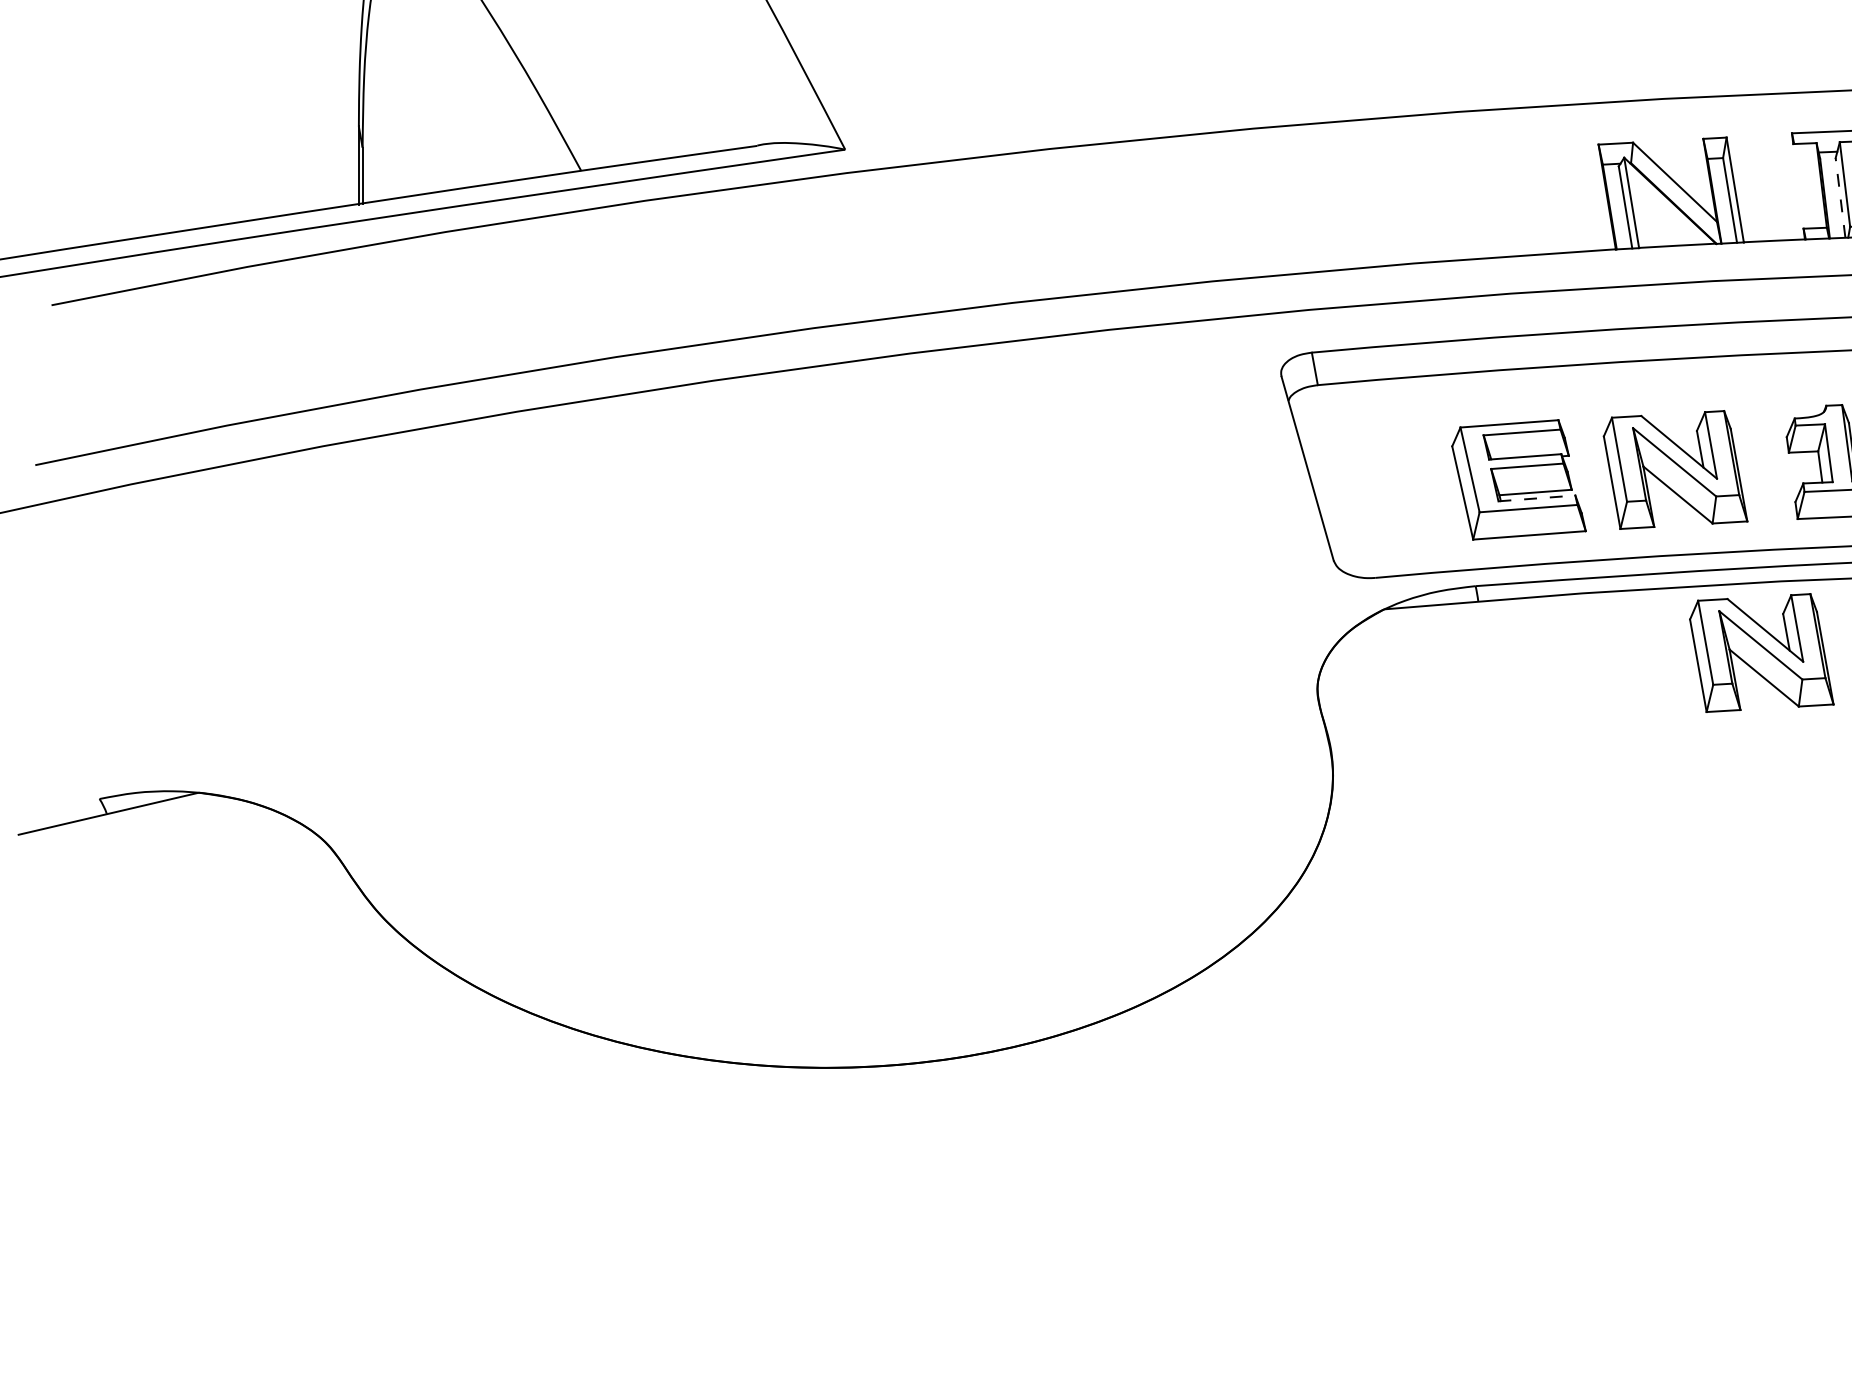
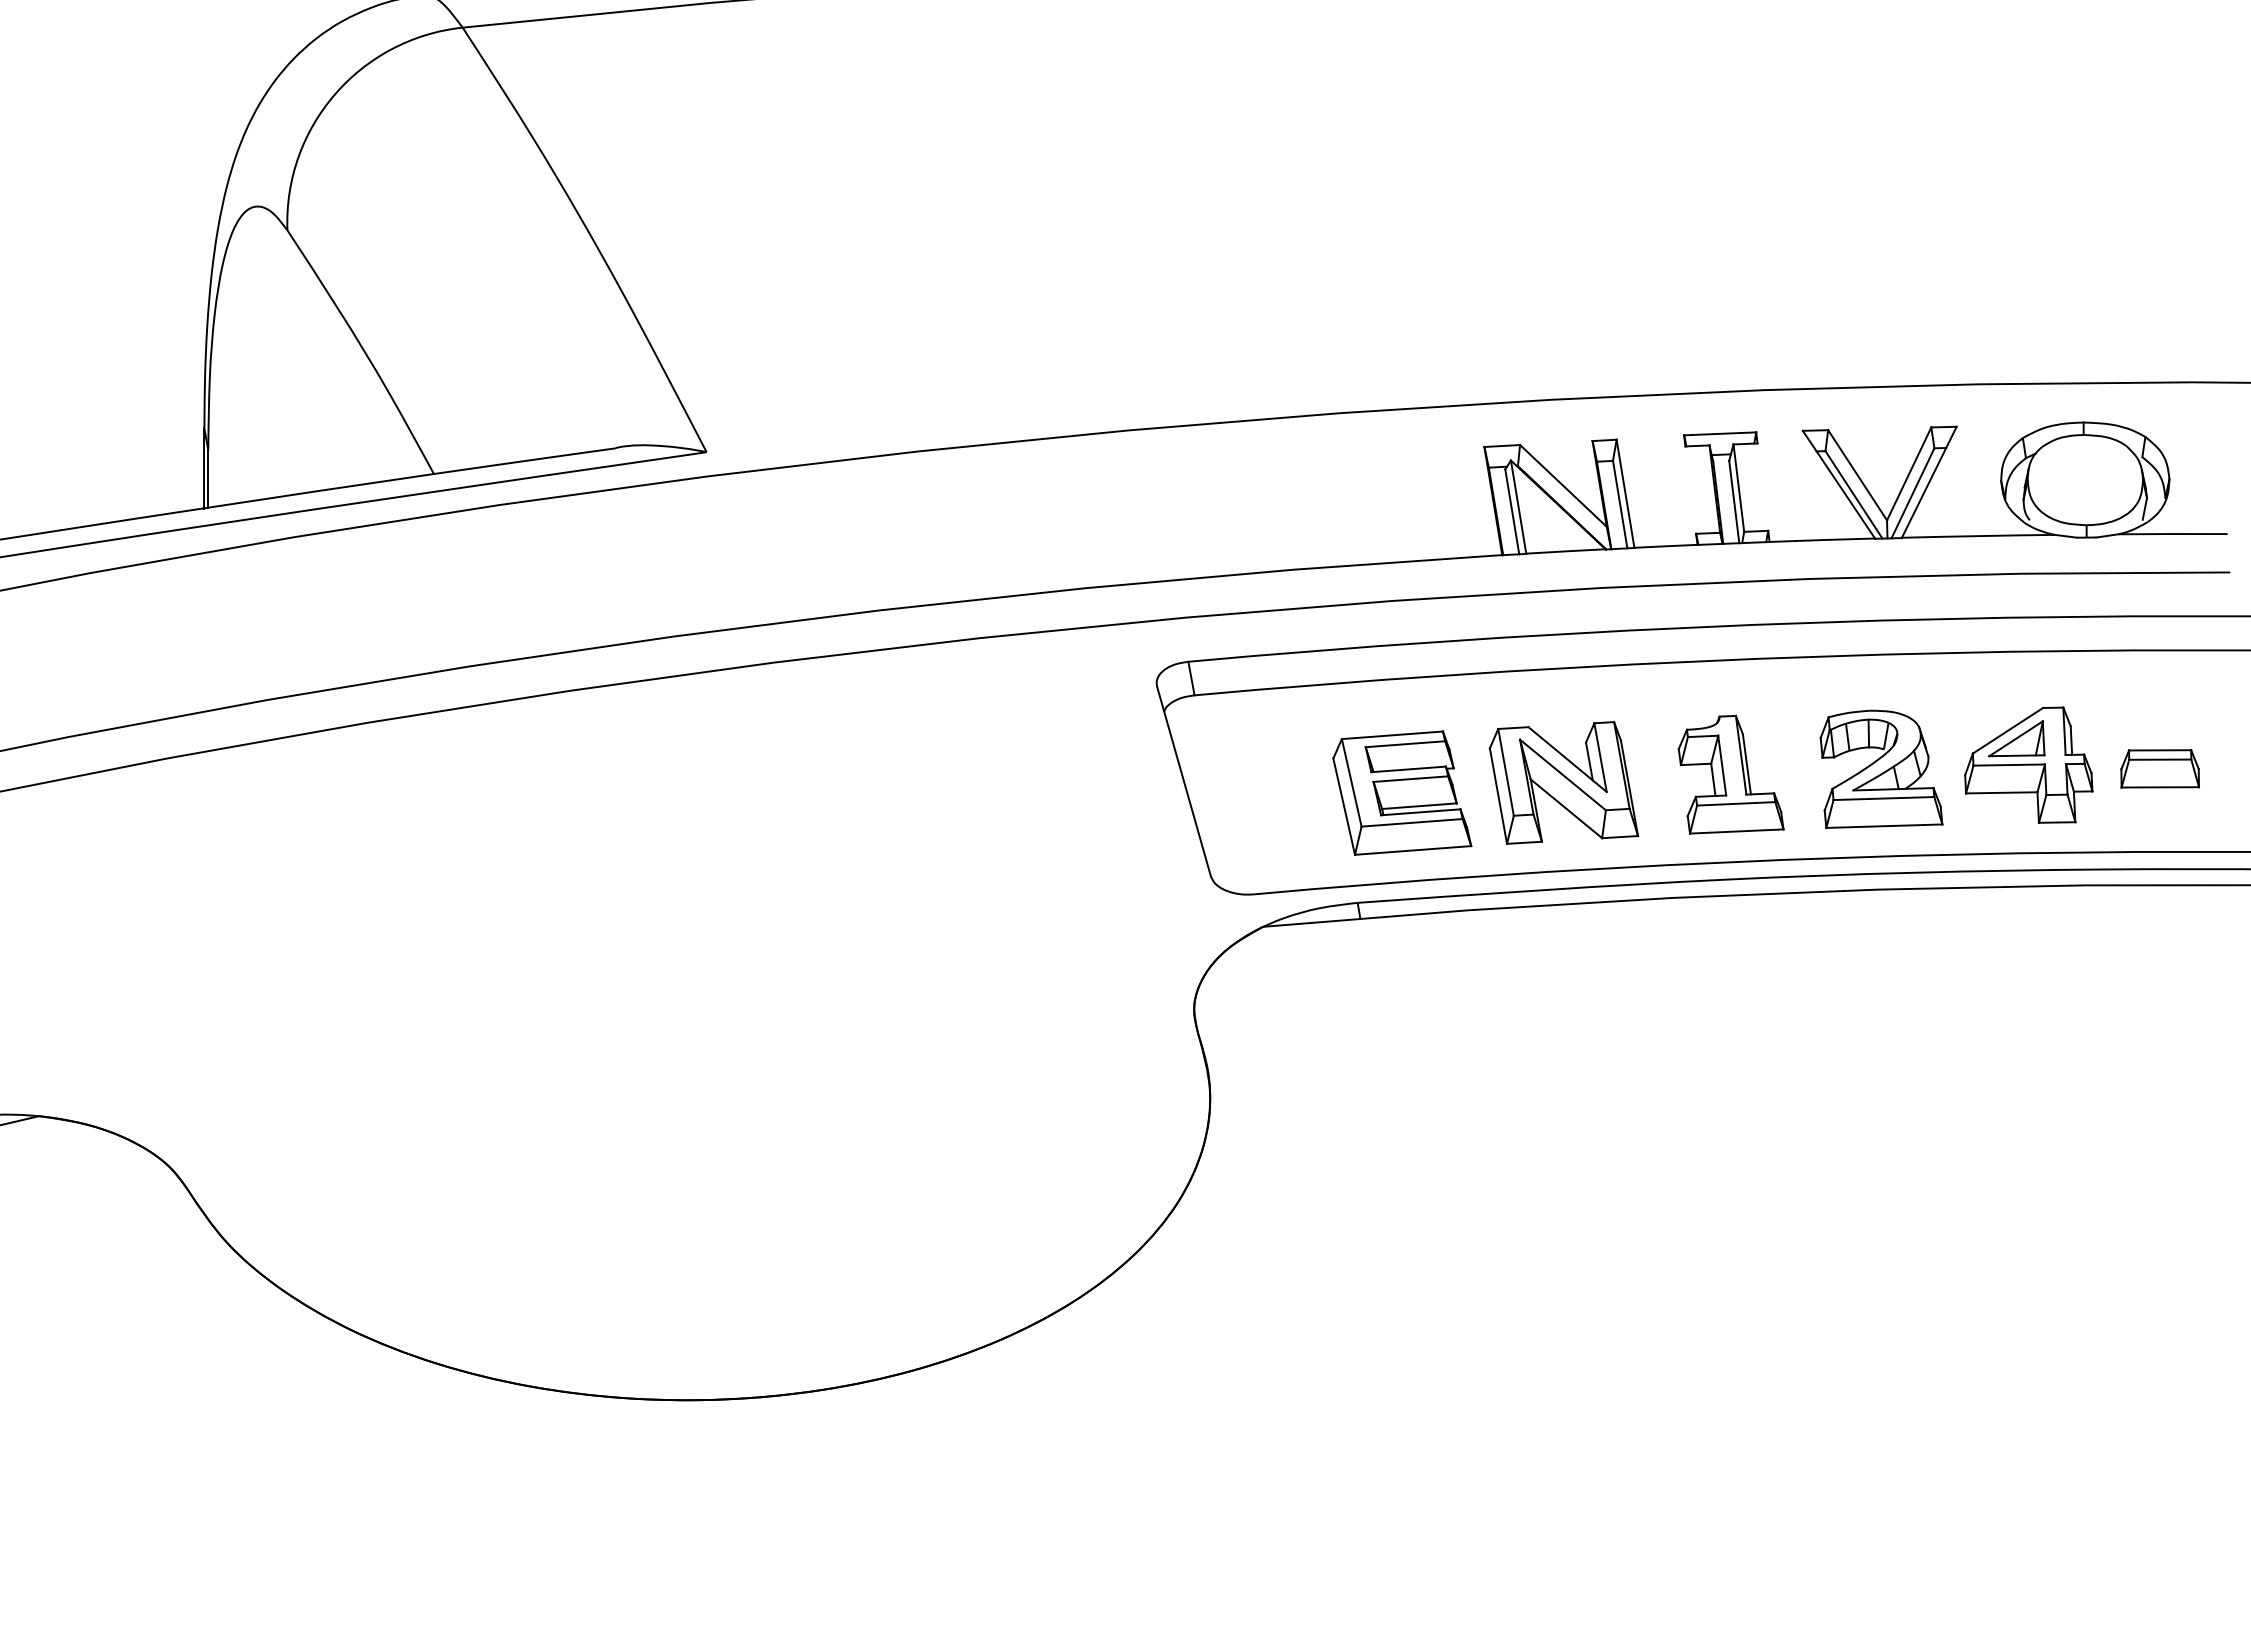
line: (1840, 197) -> (1734, 501), dashed -> solid
line: (1536, 498) -> (1420, 812), dashed -> solid
part: (1761, 652) -> (1652, 971), removed

